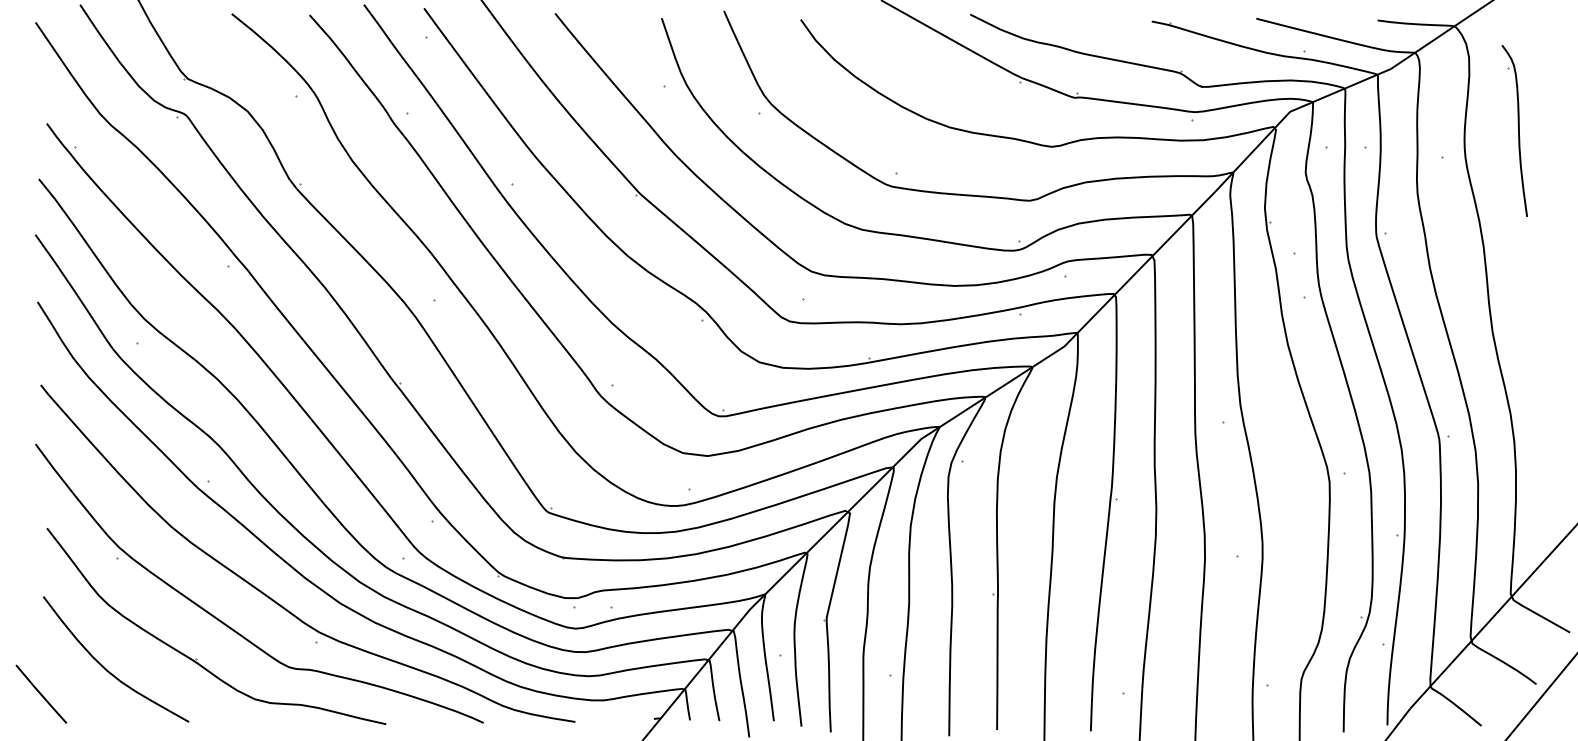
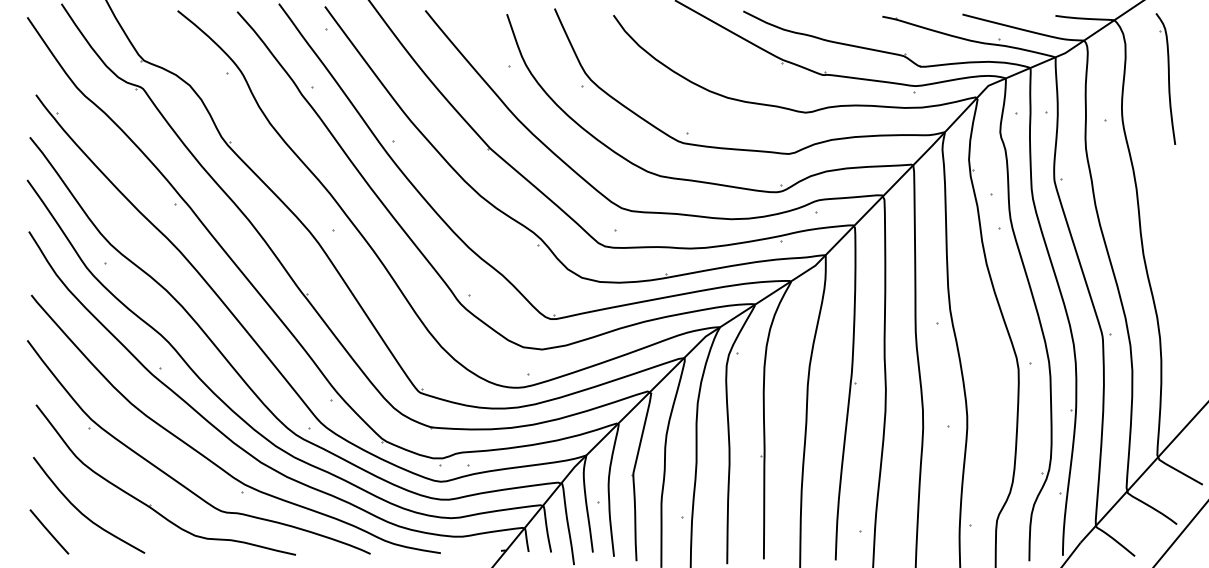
part: (1514, 130) -> (1165, 78), moved
line: (41, 693) -> (49, 531), moved

